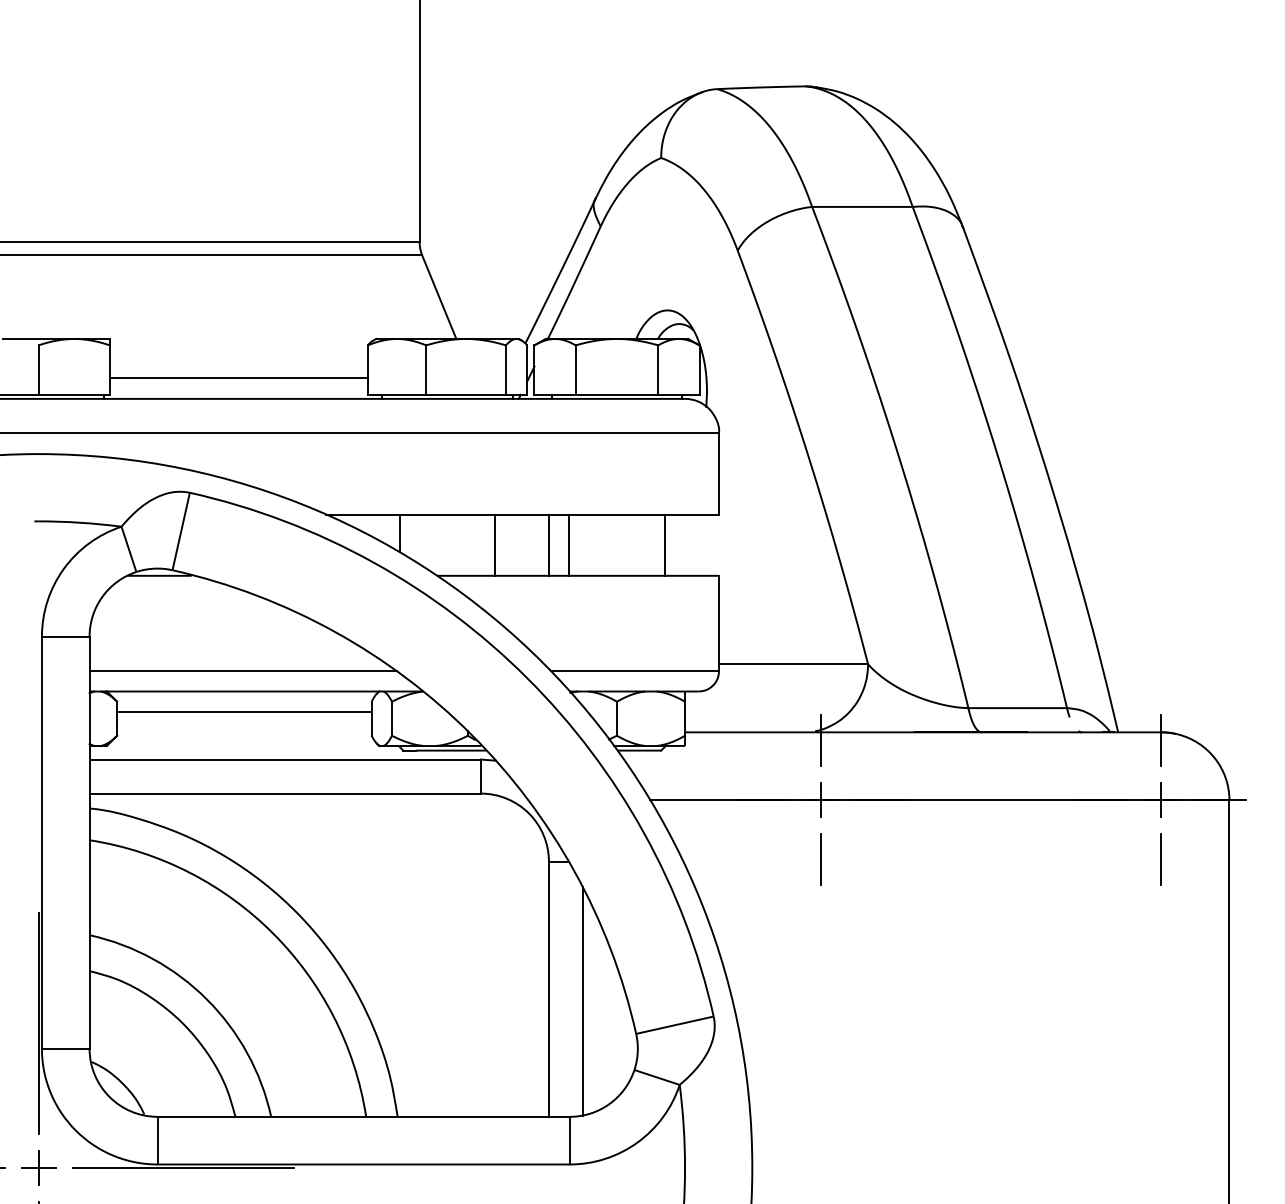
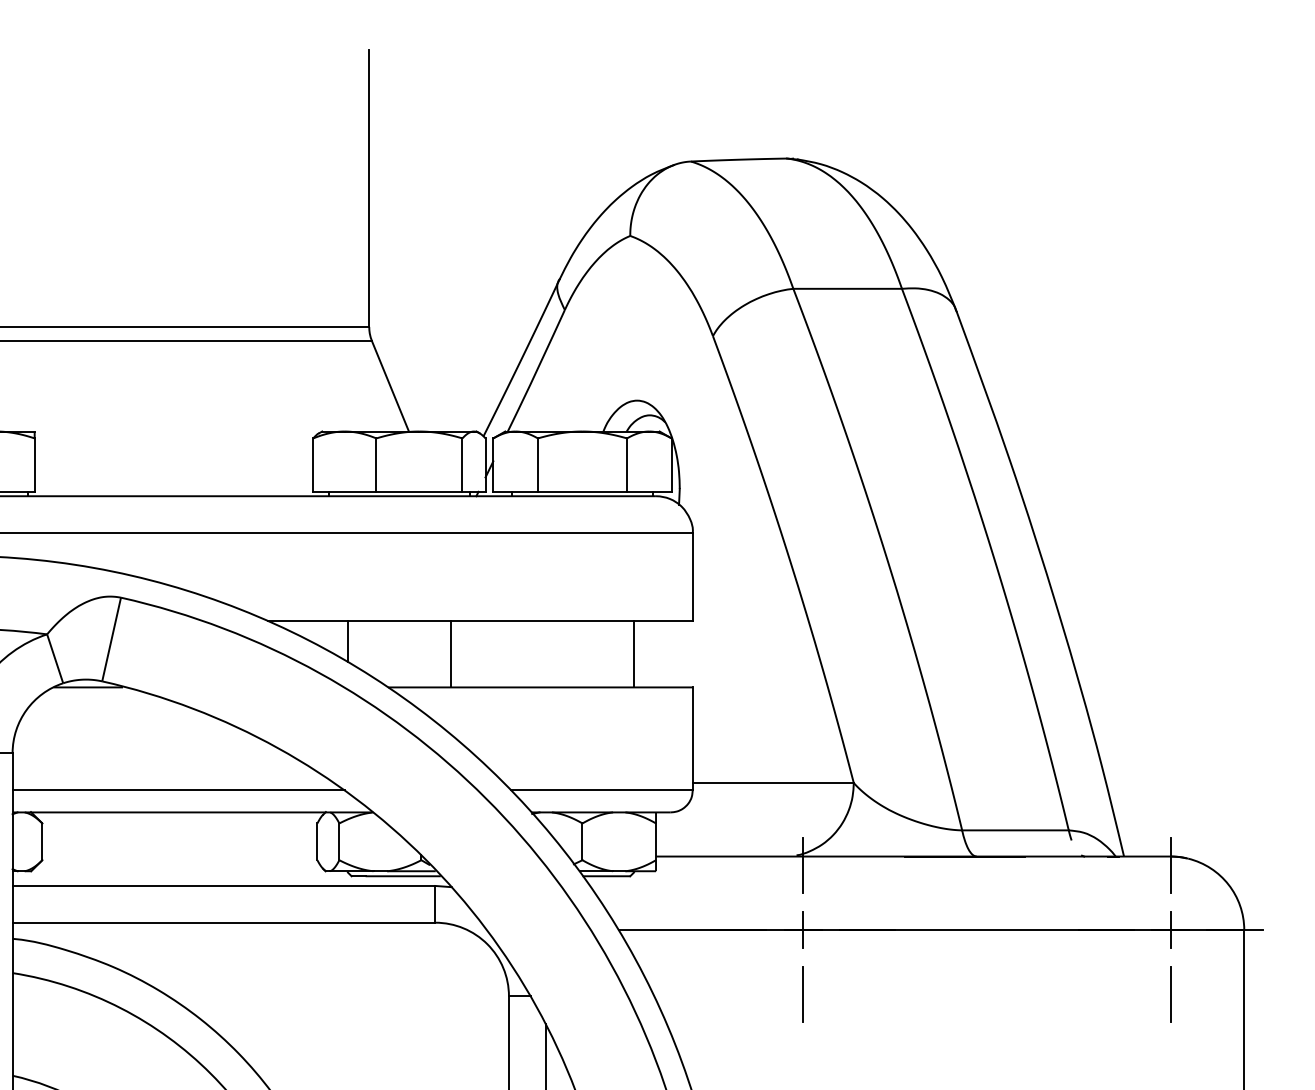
line: (238, 377) -> (173, 473), removed
line: (548, 544) -> (508, 653), removed
line: (569, 544) -> (531, 653), removed
line: (244, 711) -> (180, 834), removed

